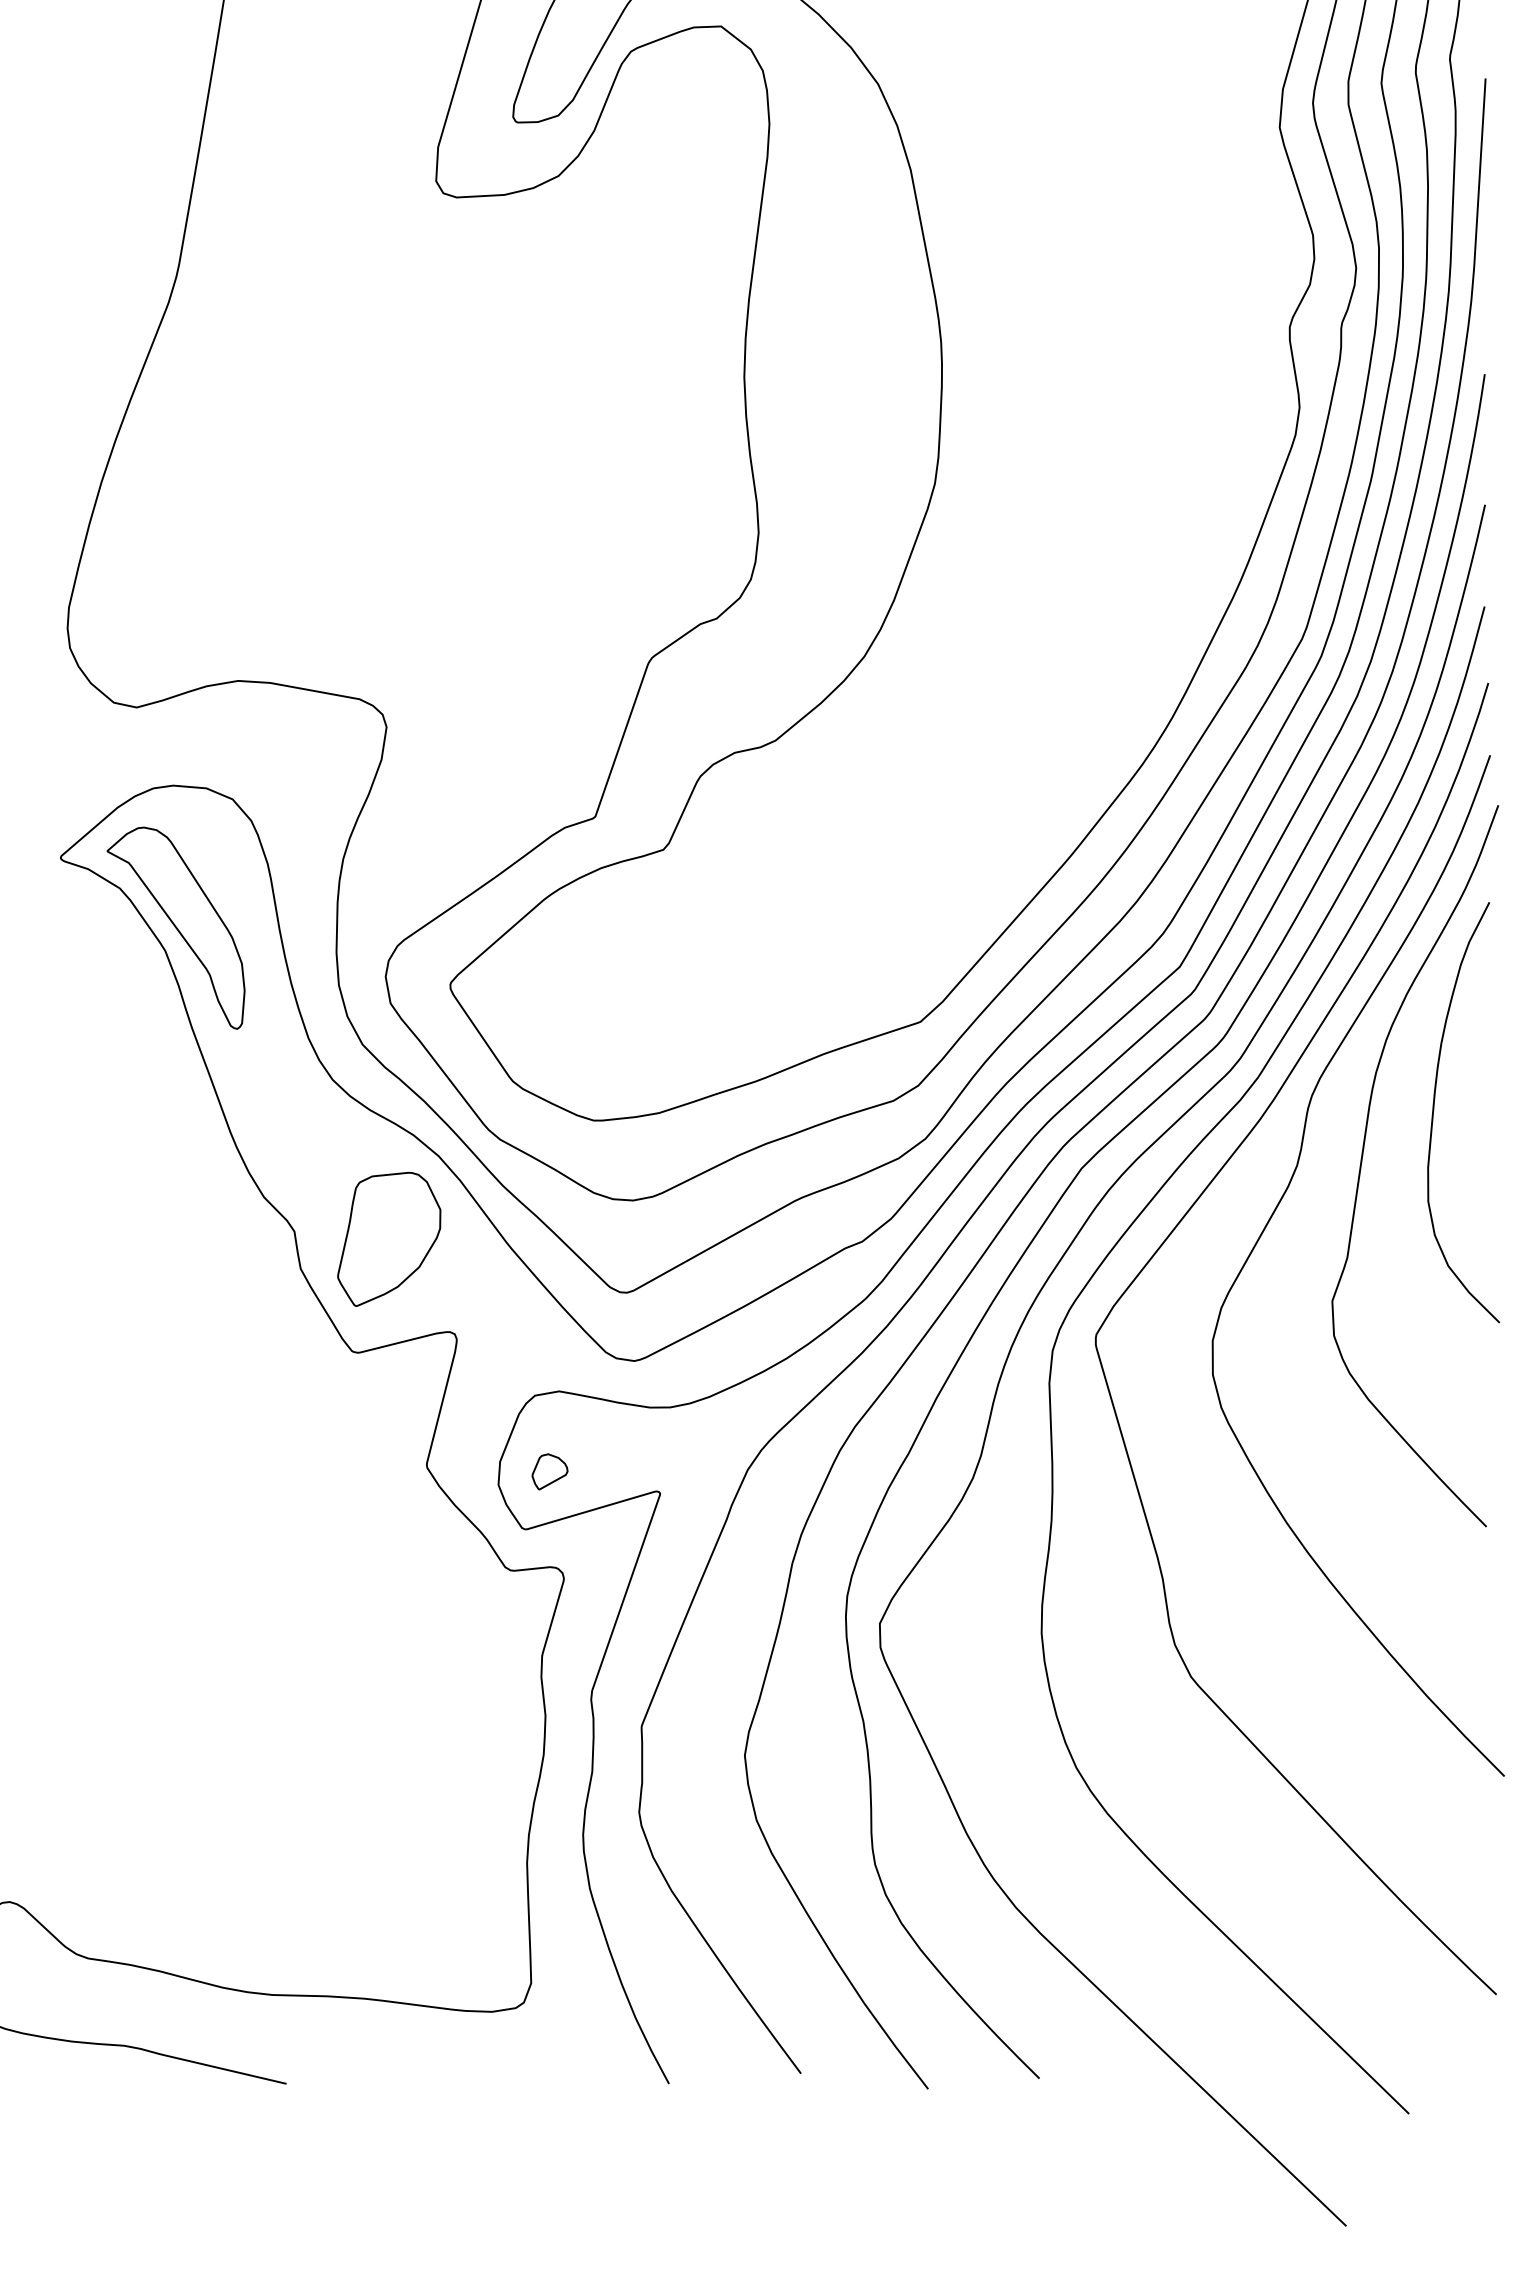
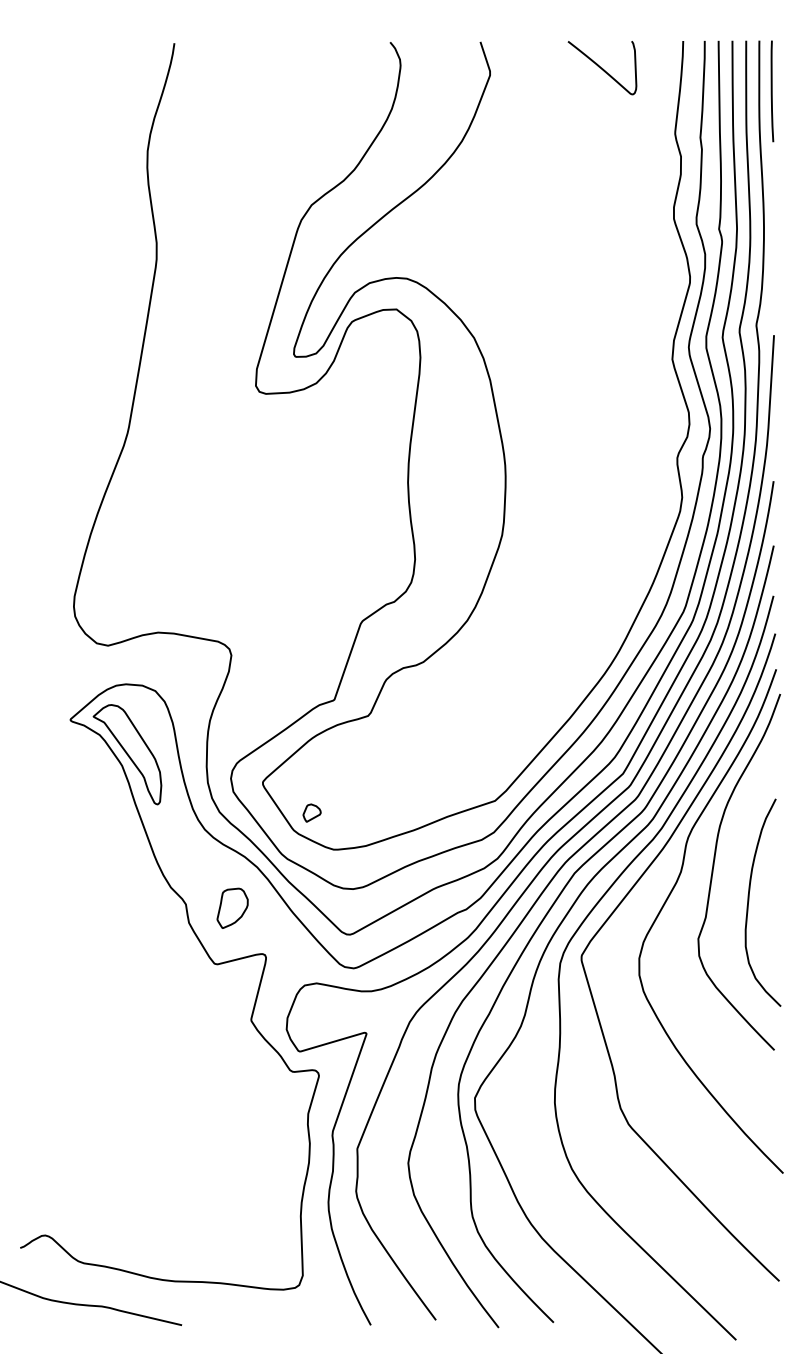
curve: (1435, 1110) -> (749, 901), moved
part: (388, 1239) -> (232, 908), size x0.6
part: (548, 1470) -> (311, 812), moved

